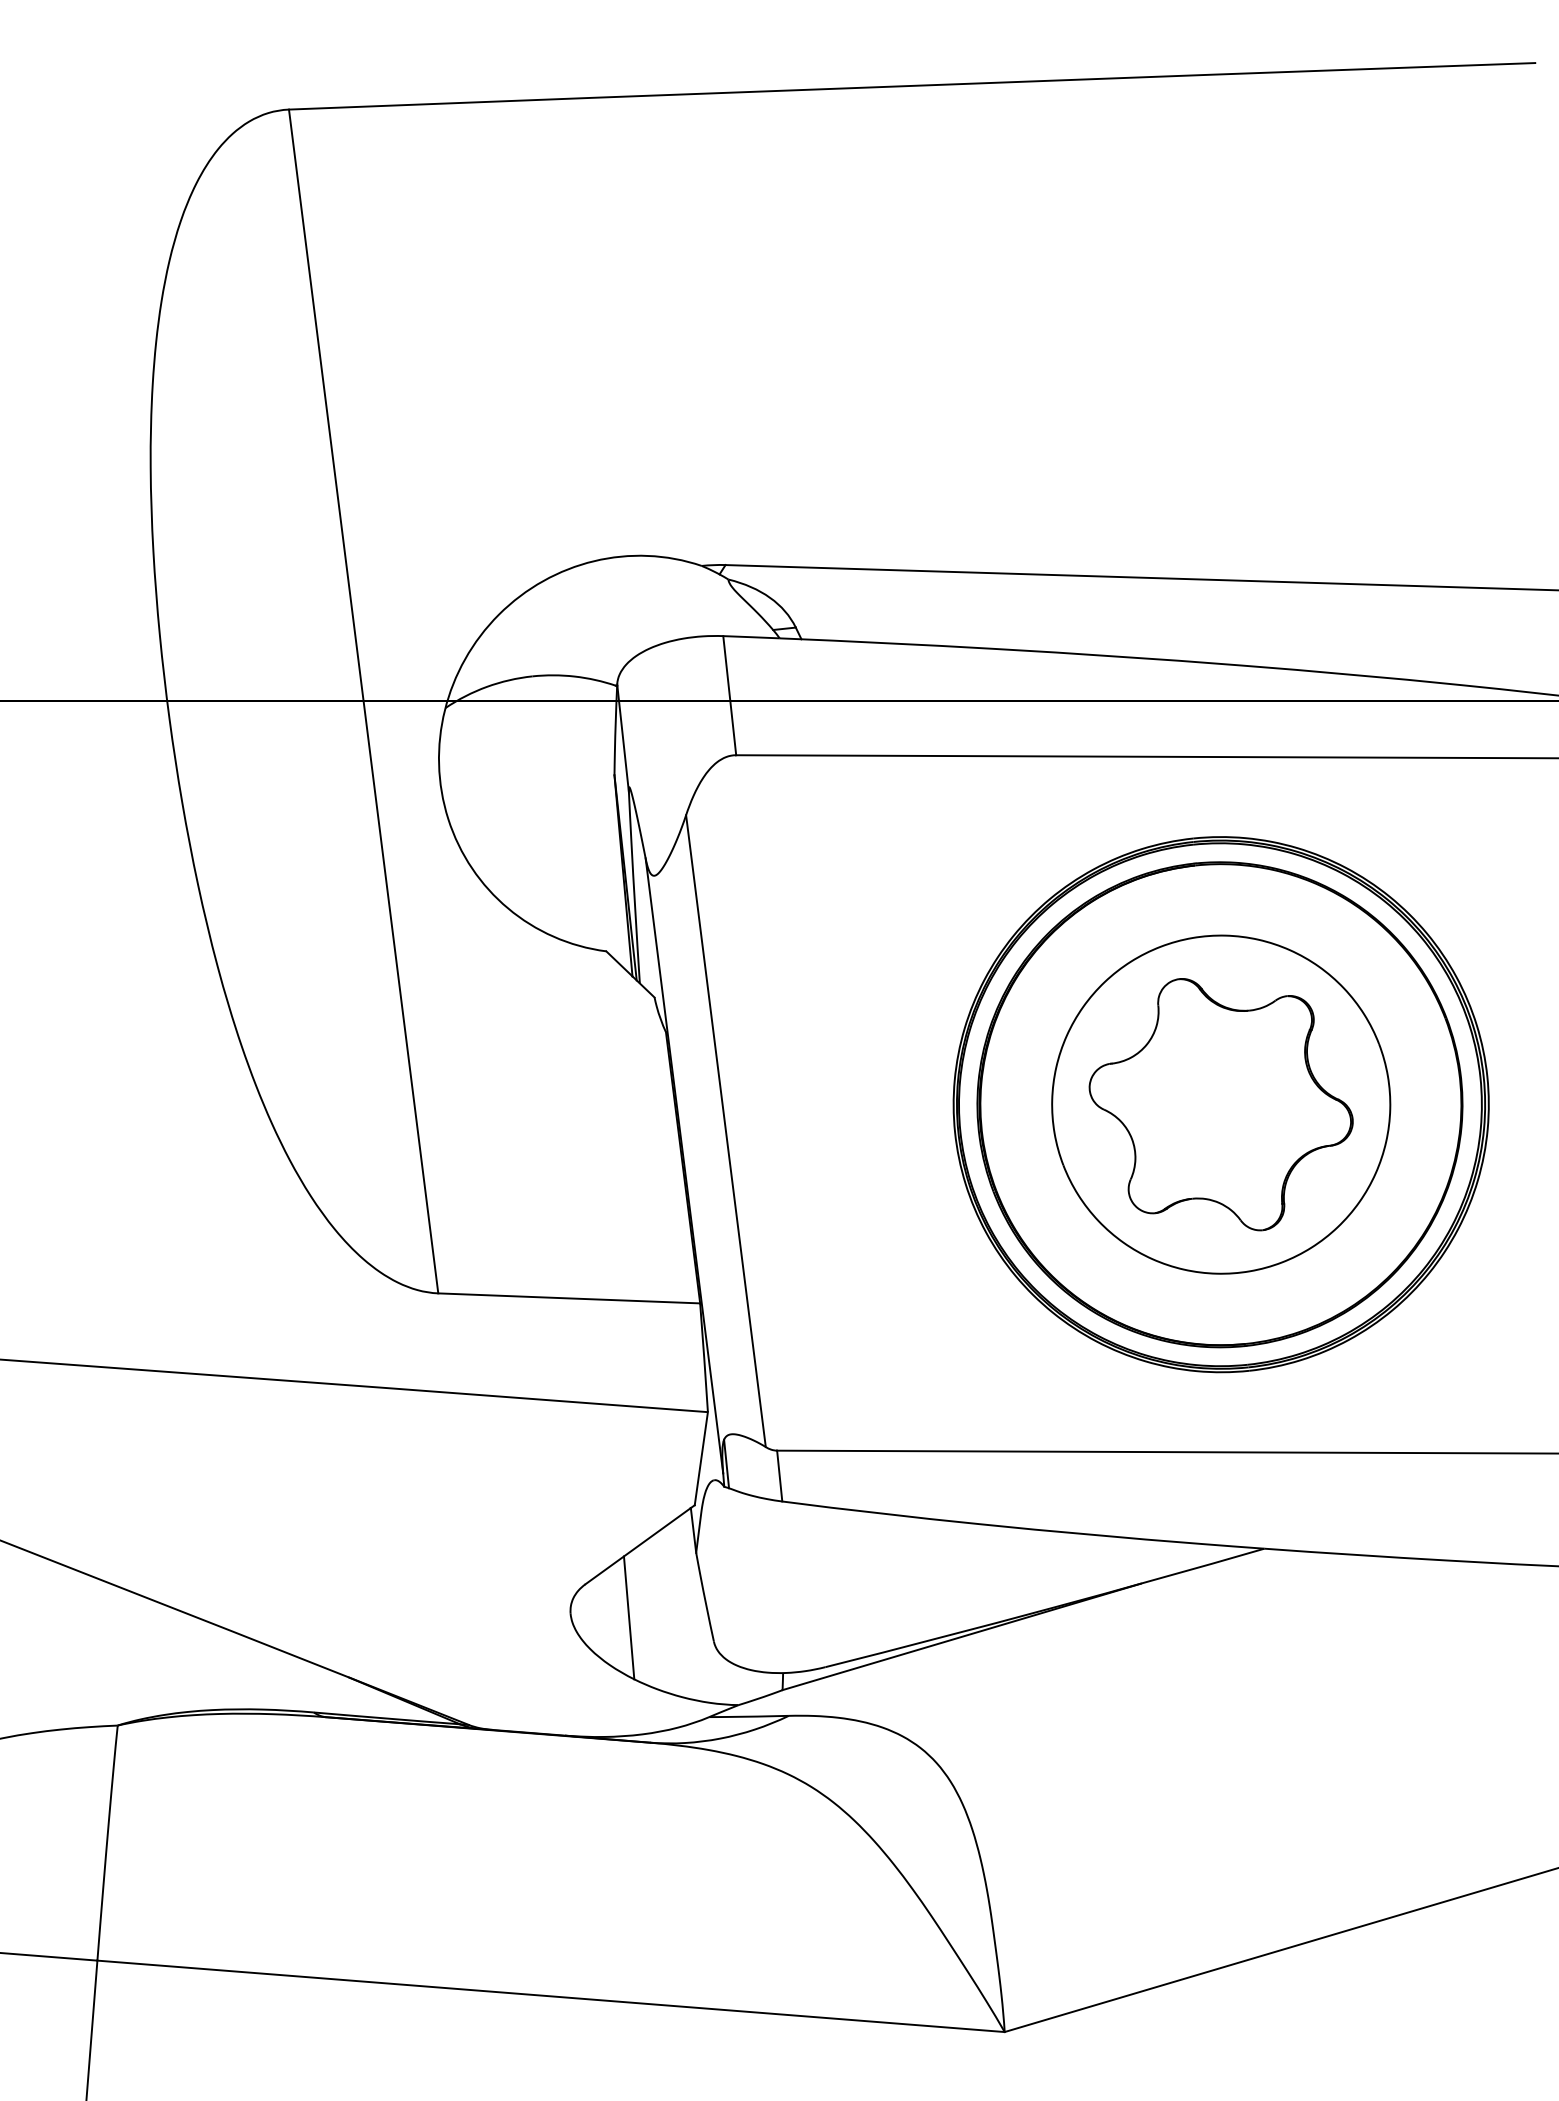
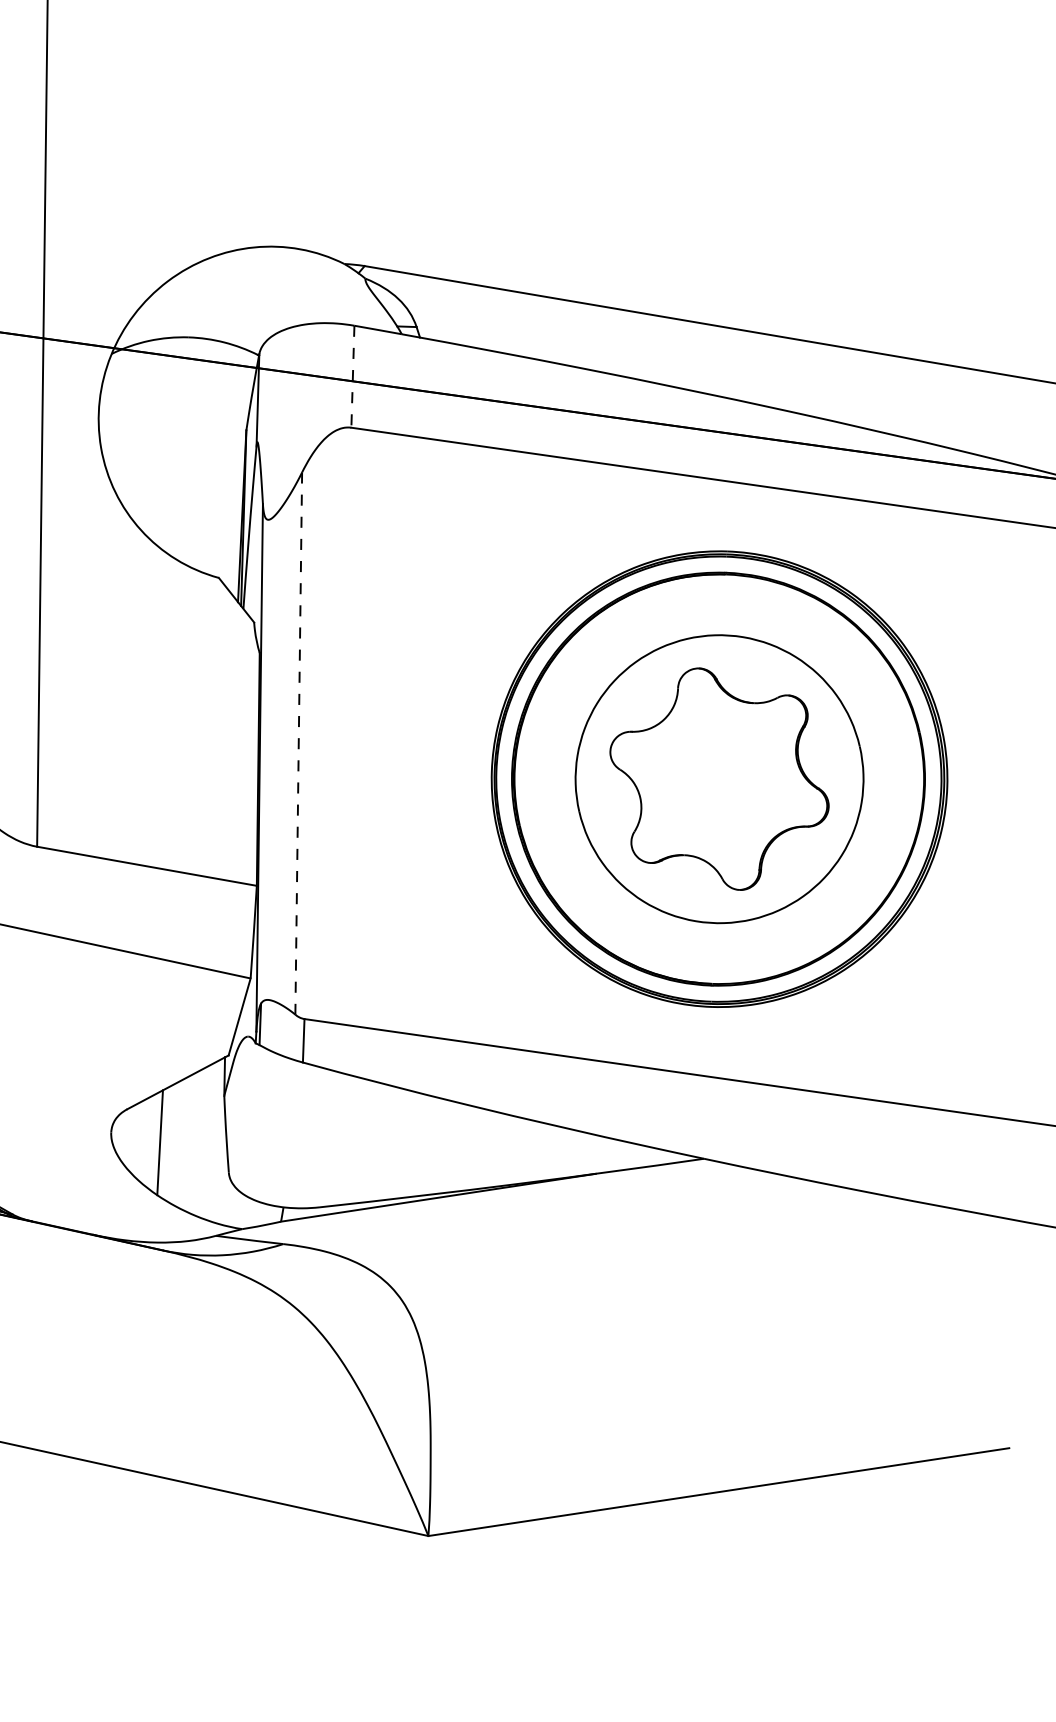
line: (729, 695) -> (352, 376), solid -> dashed
line: (726, 1131) -> (299, 743), solid -> dashed

